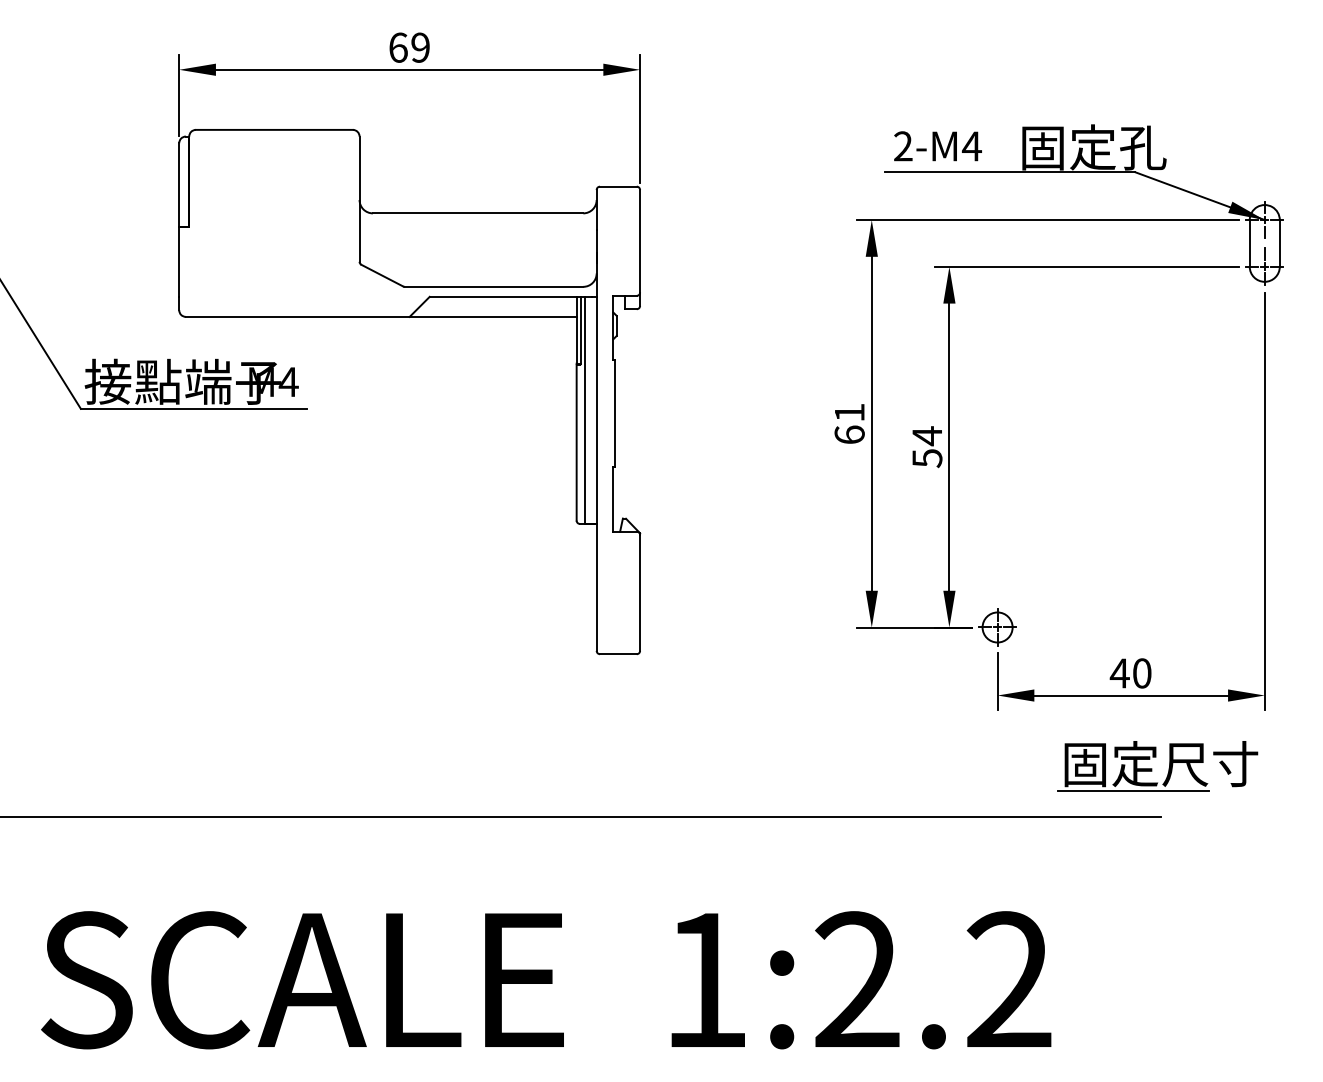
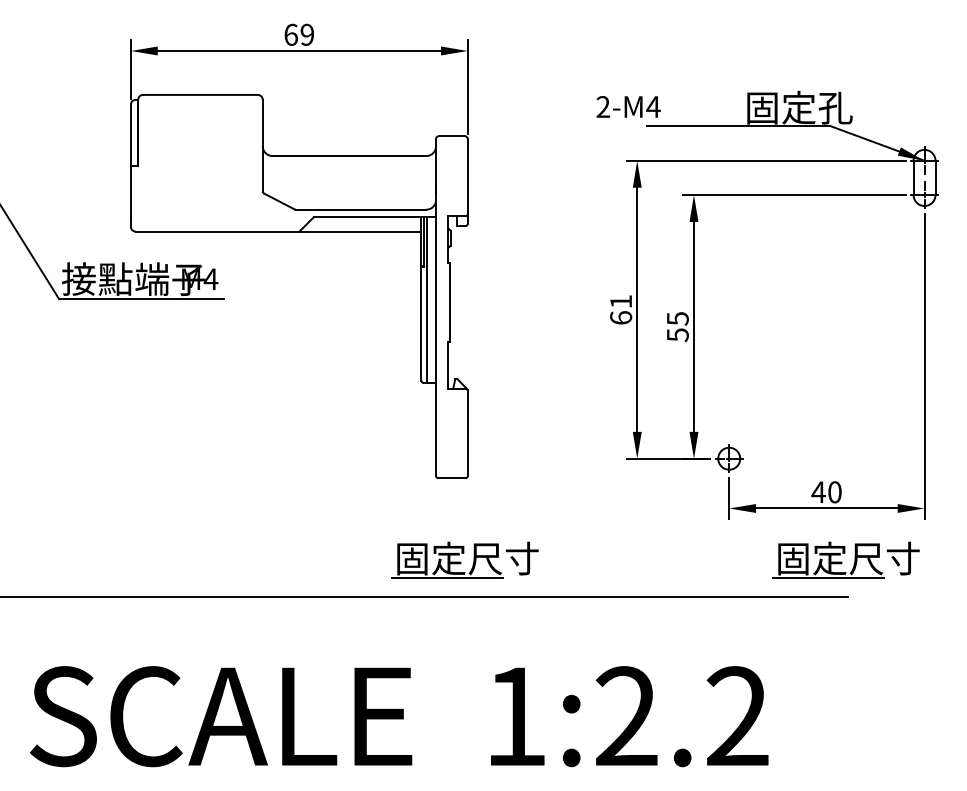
text: (937, 145) -> (628, 106), moved
text: (926, 435) -> (677, 318), 54 -> 55
part: (635, 765) -> (464, 559), added

